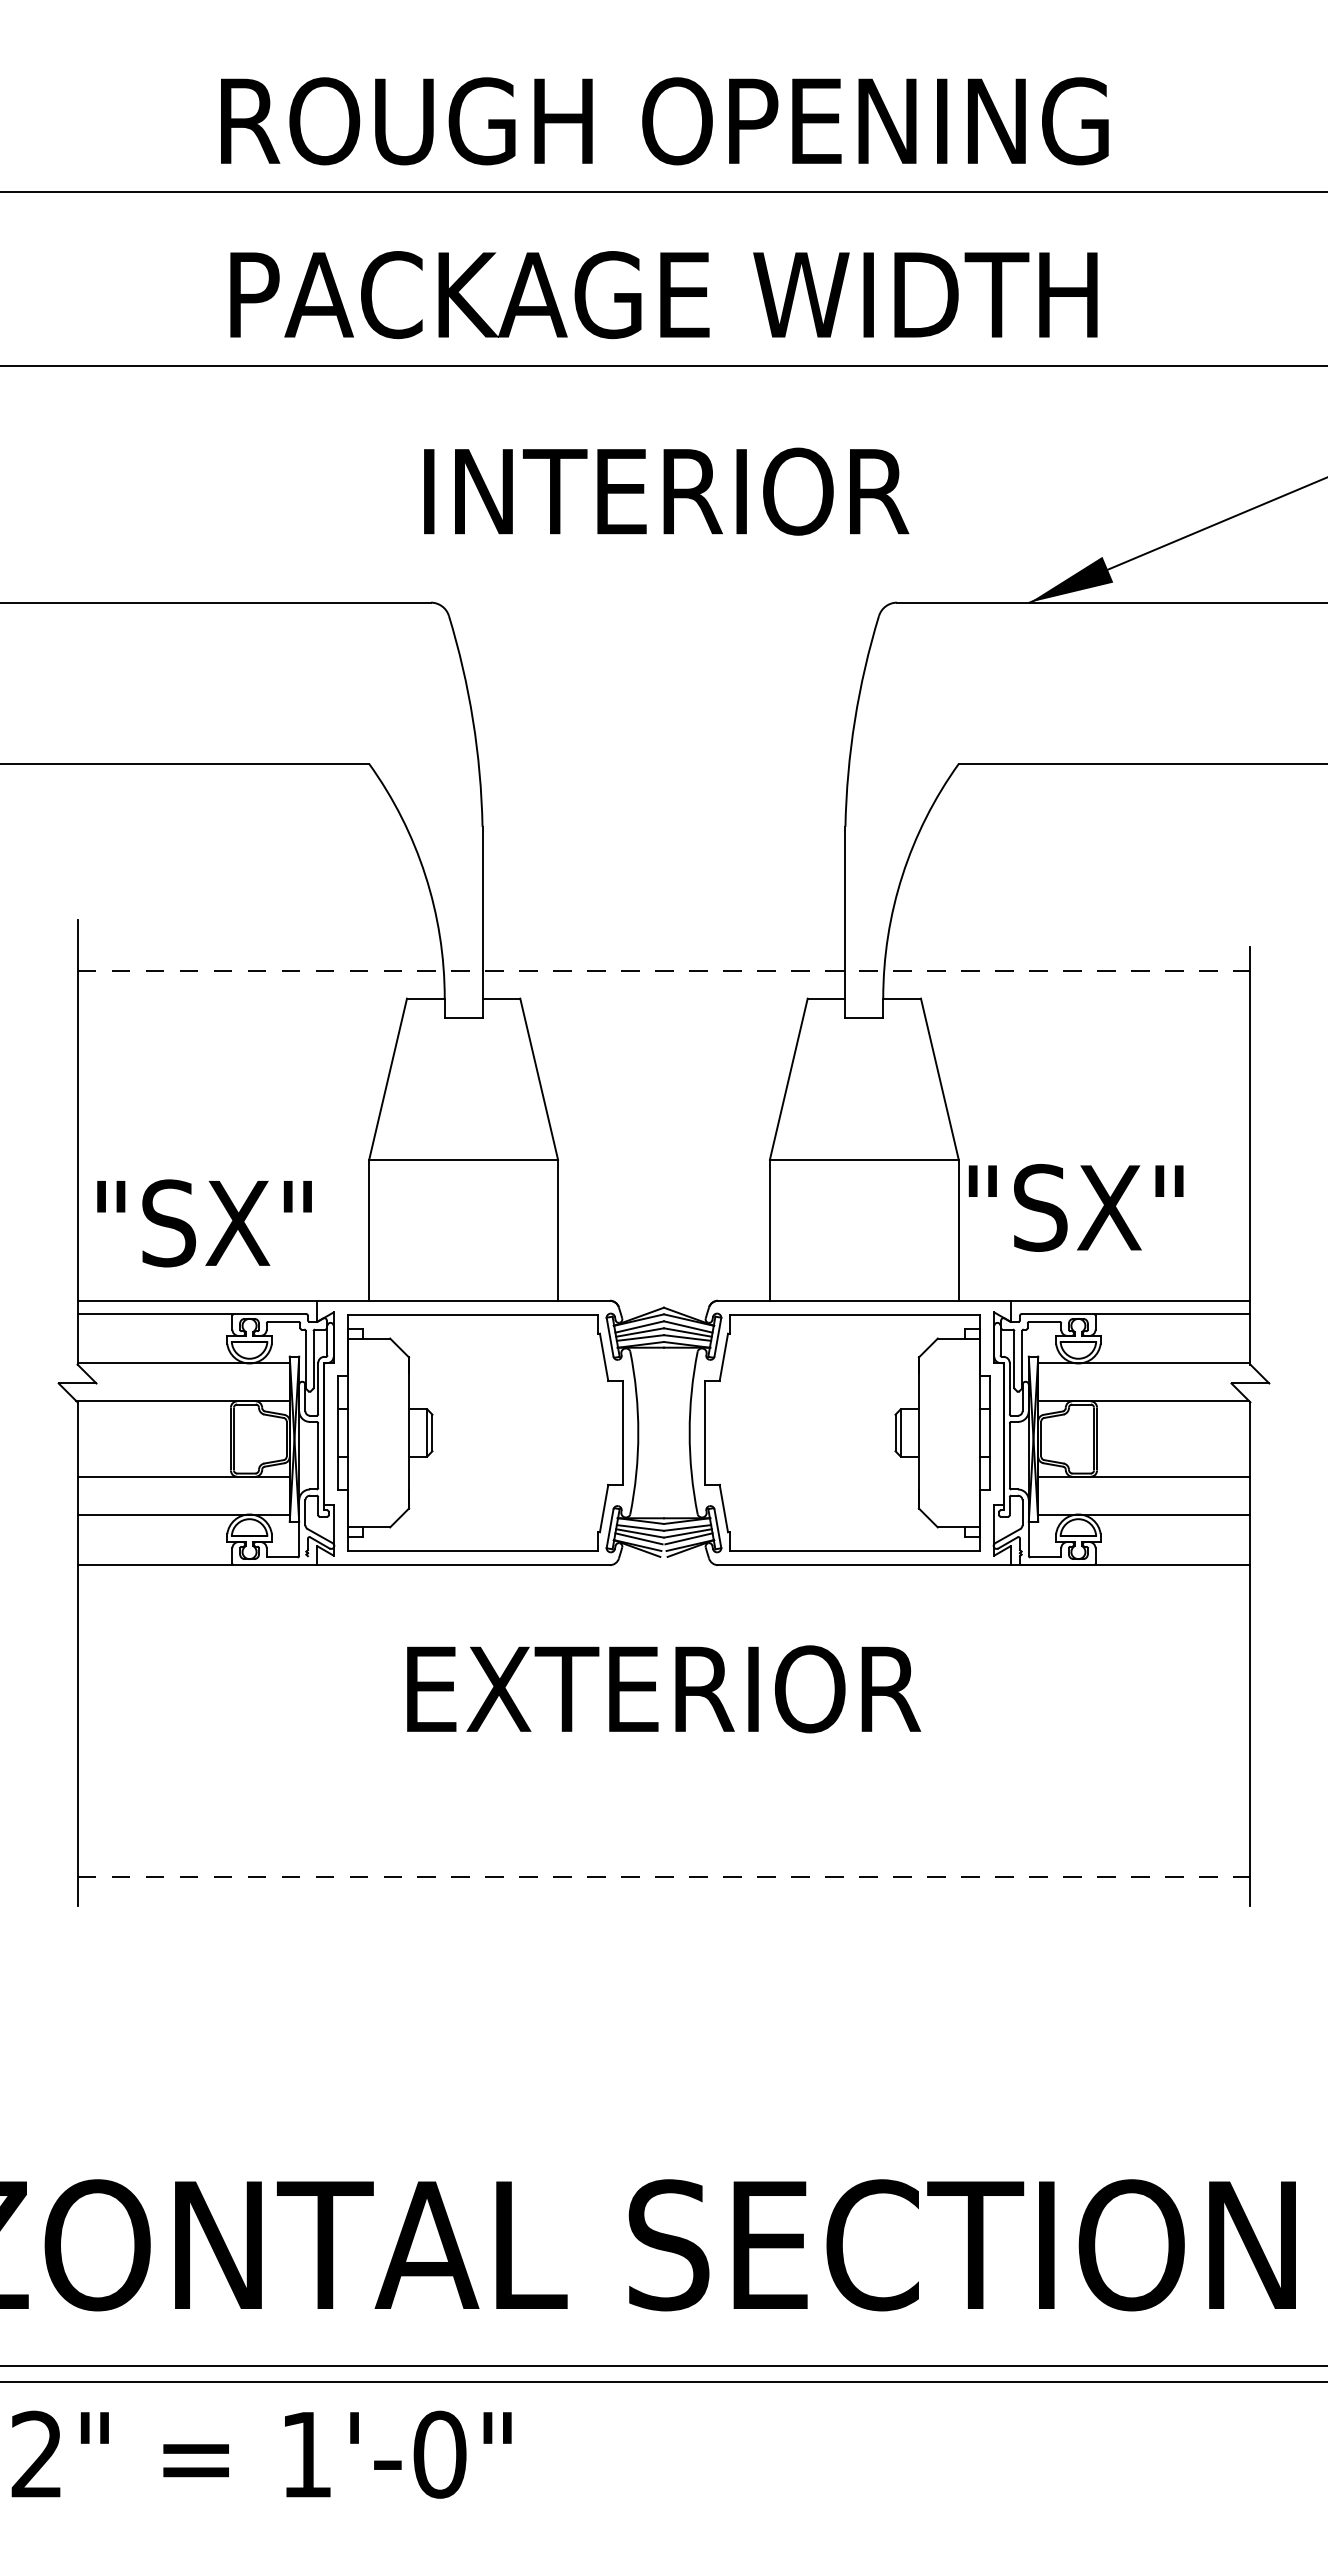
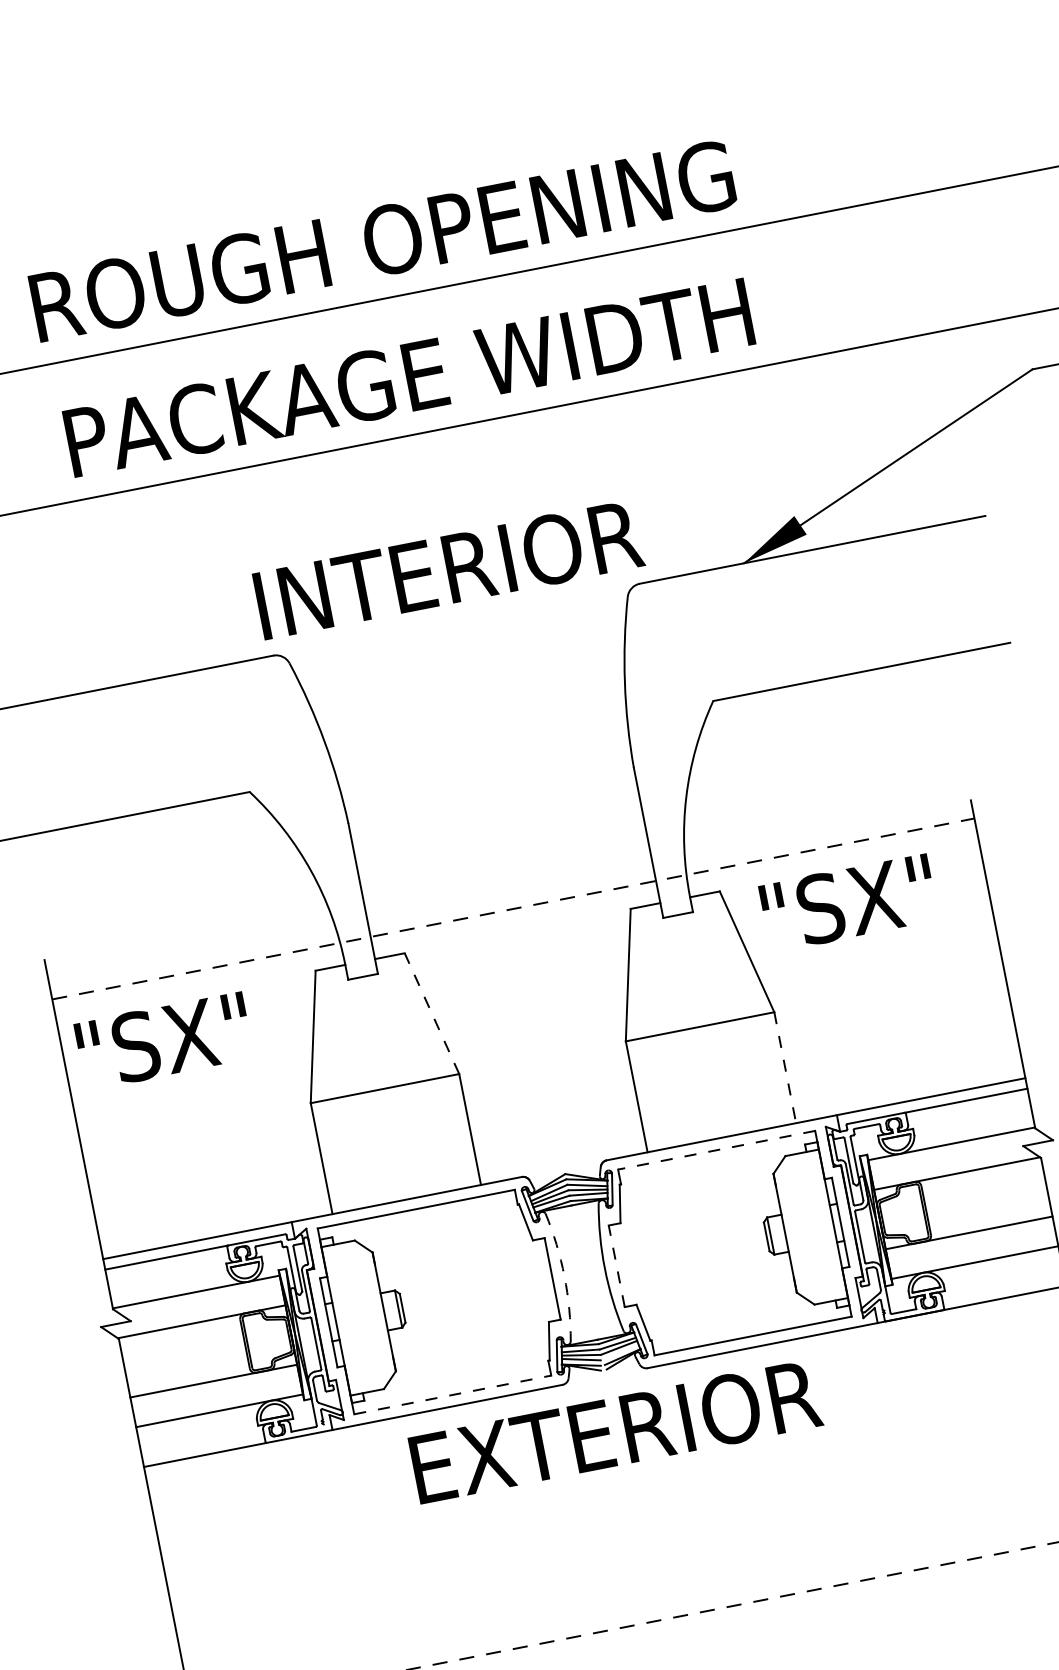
text: (666, 491) -> (448, 569), moved
line: (539, 1079) -> (432, 1013), solid -> dashed
text: (1075, 1207) -> (848, 902), moved
text: (204, 1223) -> (164, 1041), moved
line: (958, 1230) -> (785, 1067), solid -> dashed
line: (854, 1314) -> (716, 1150), solid -> dashed
arc: (638, 1432) -> (564, 1276), solid -> dashed
line: (704, 1432) -> (616, 1265), solid -> dashed
line: (688, 1538) -> (620, 1351), removed
line: (473, 1551) -> (453, 1395), solid -> dashed
text: (664, 1689) -> (616, 1431), moved

